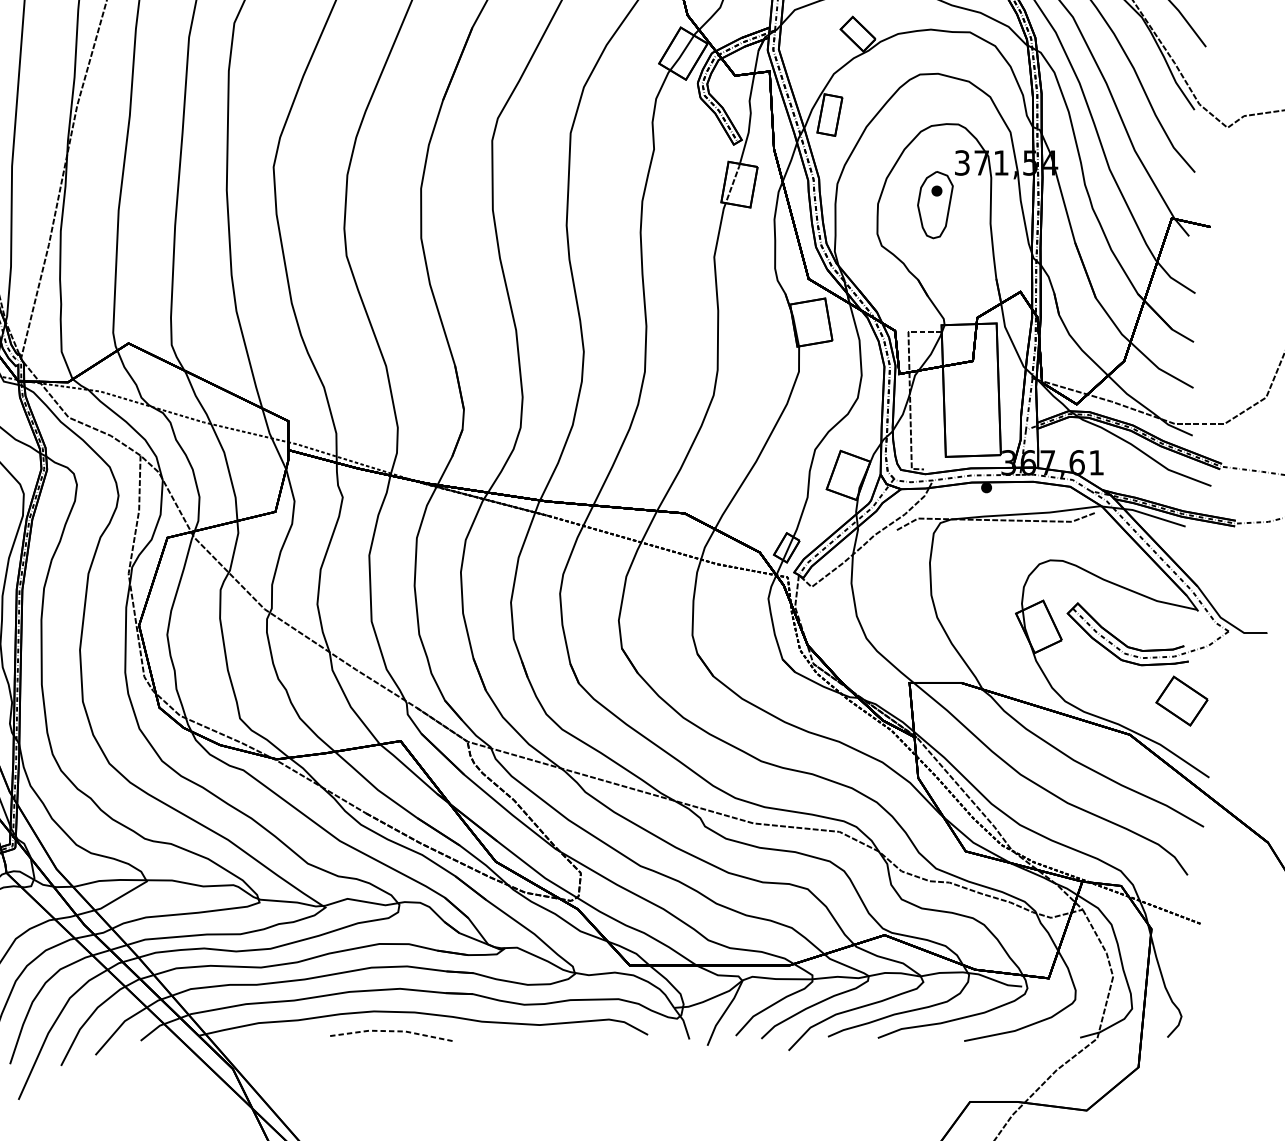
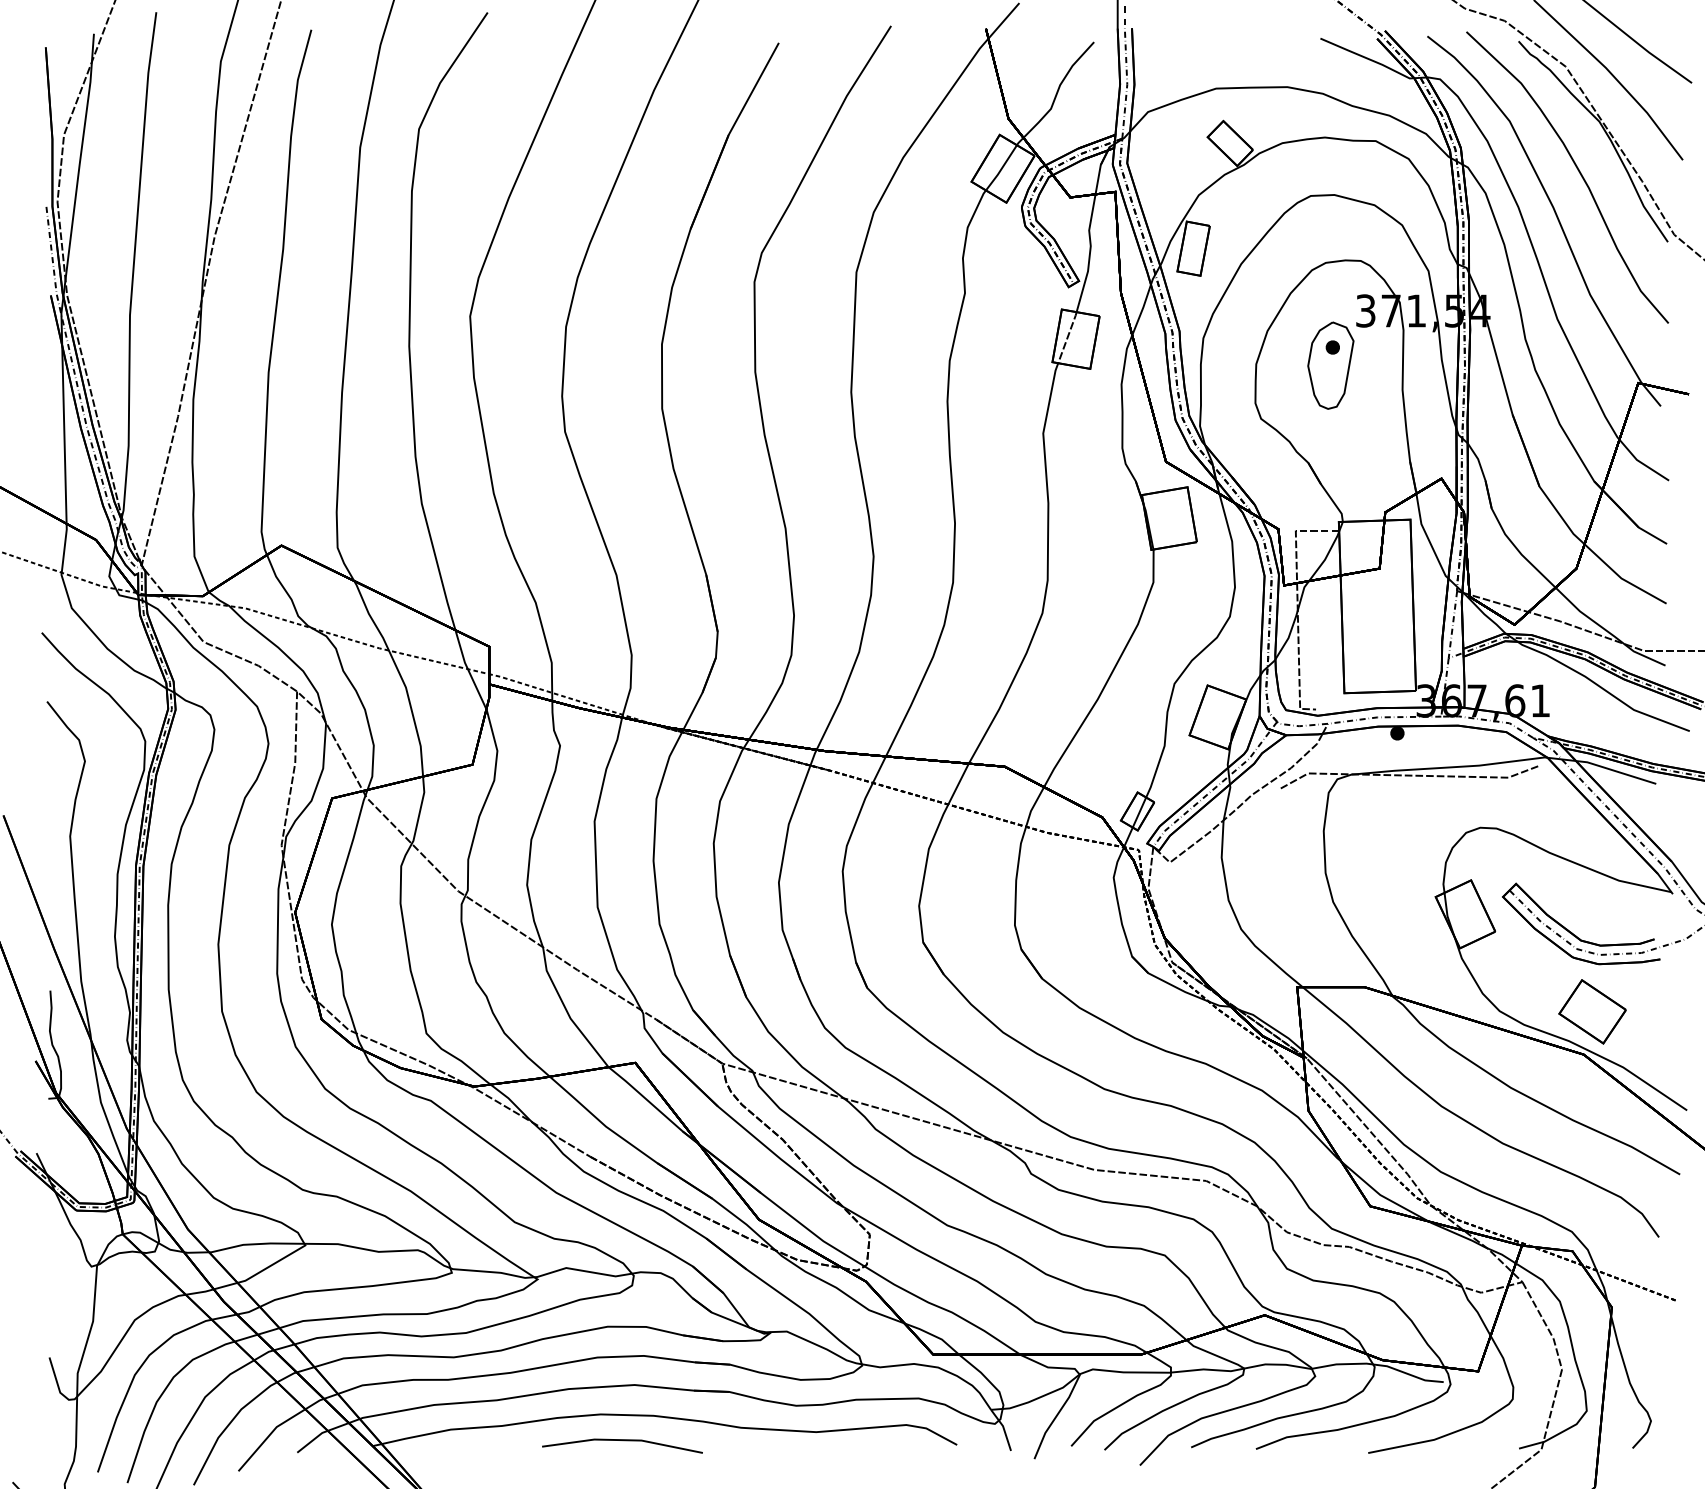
part: (1181, 700) -> (1592, 1011), moved
line: (390, 1031) -> (622, 1440), dashed -> solid

